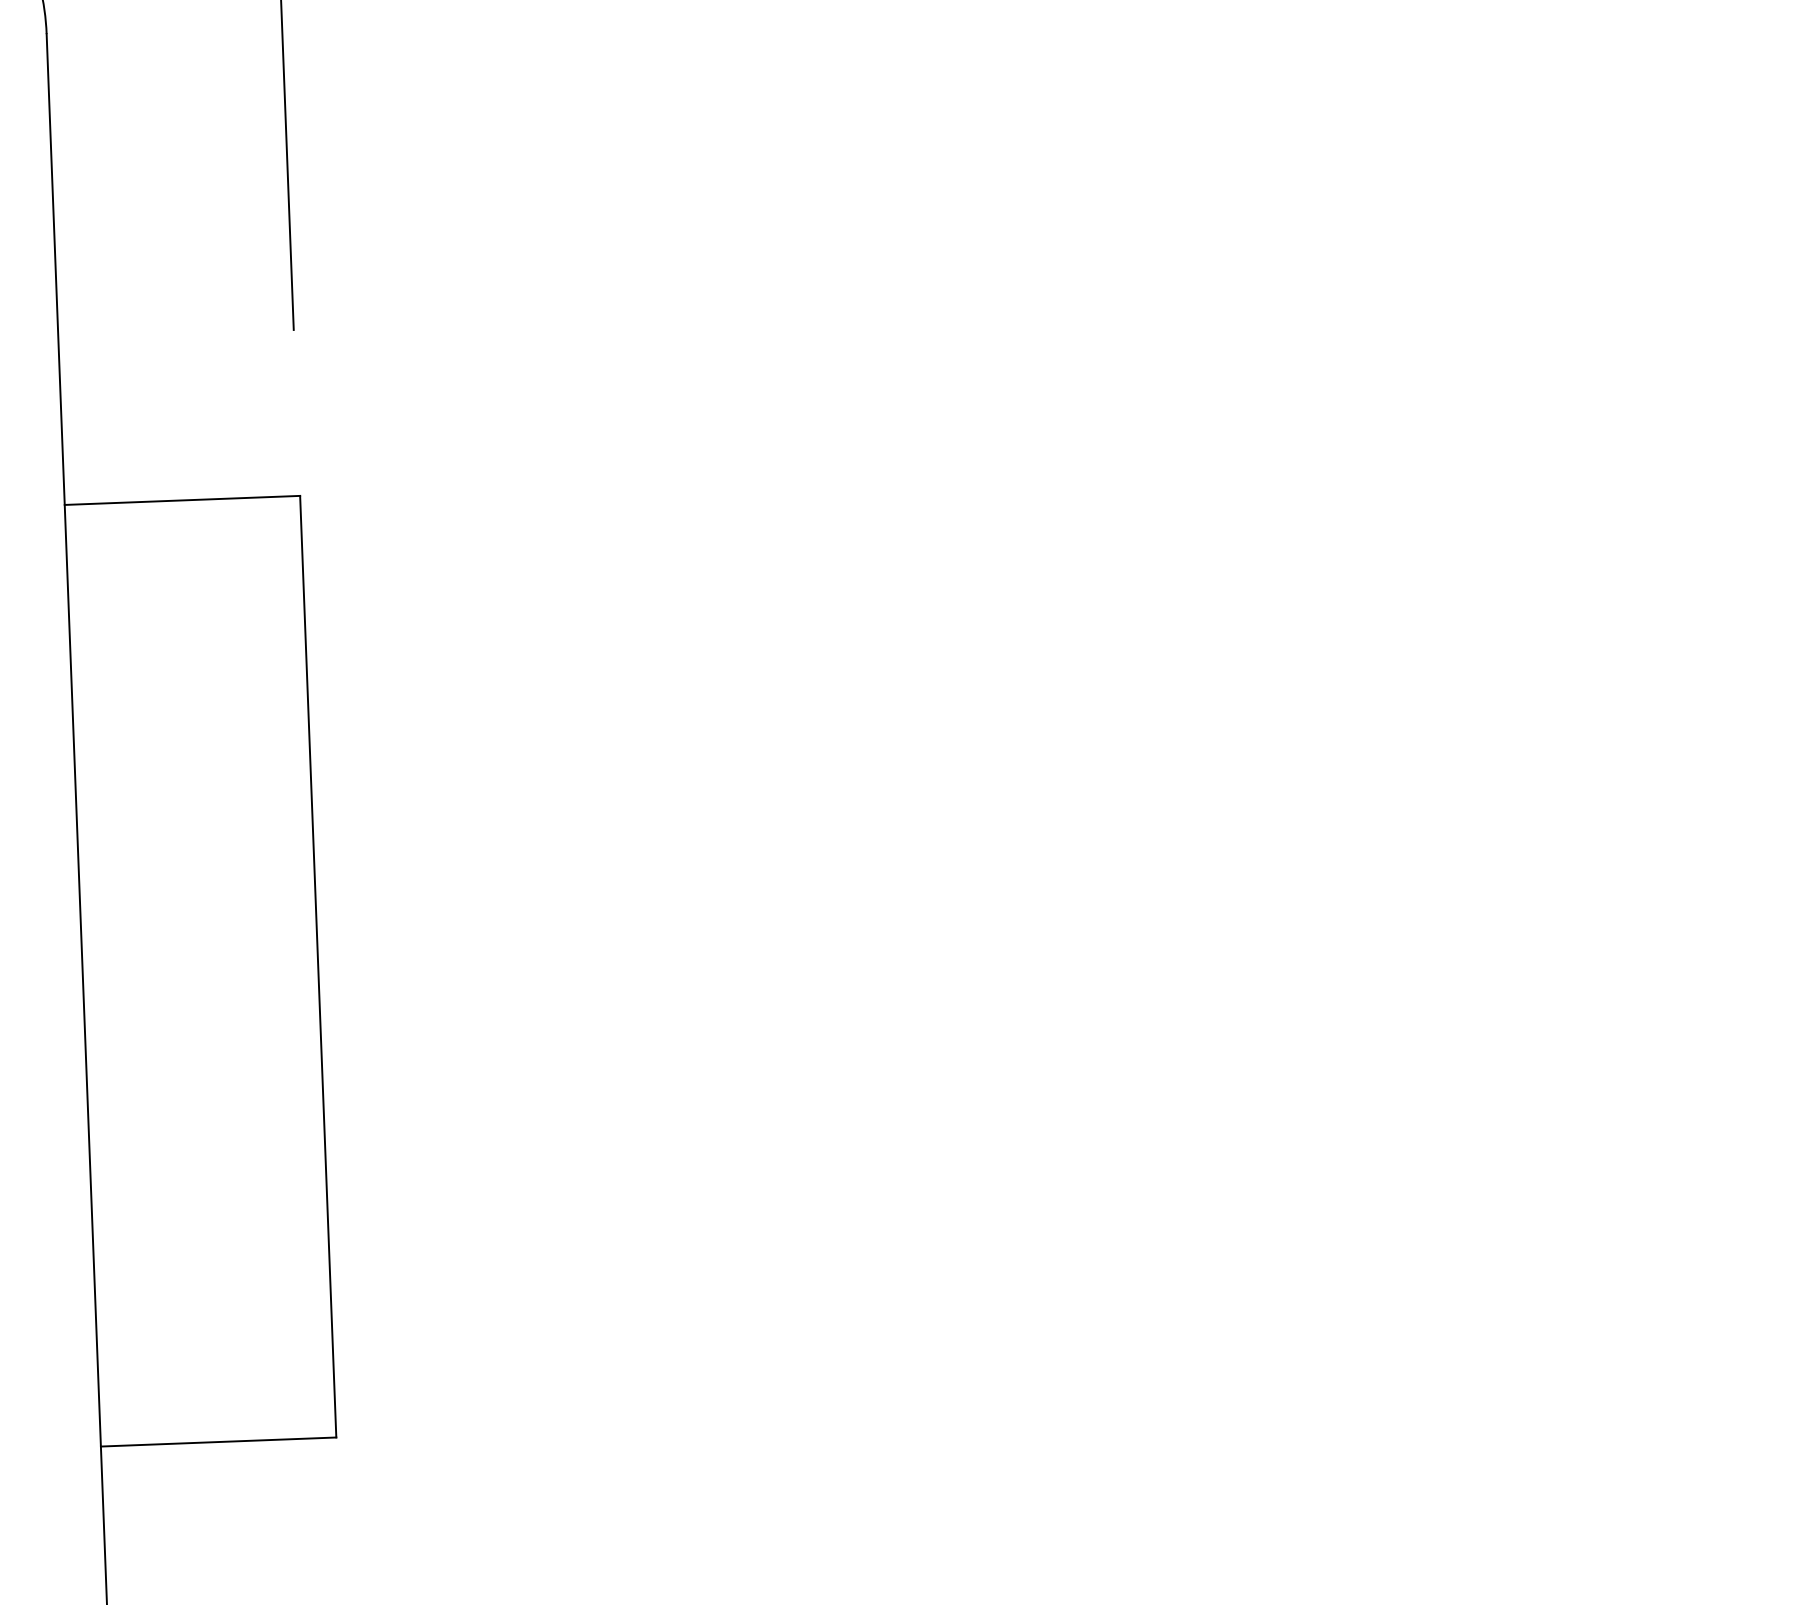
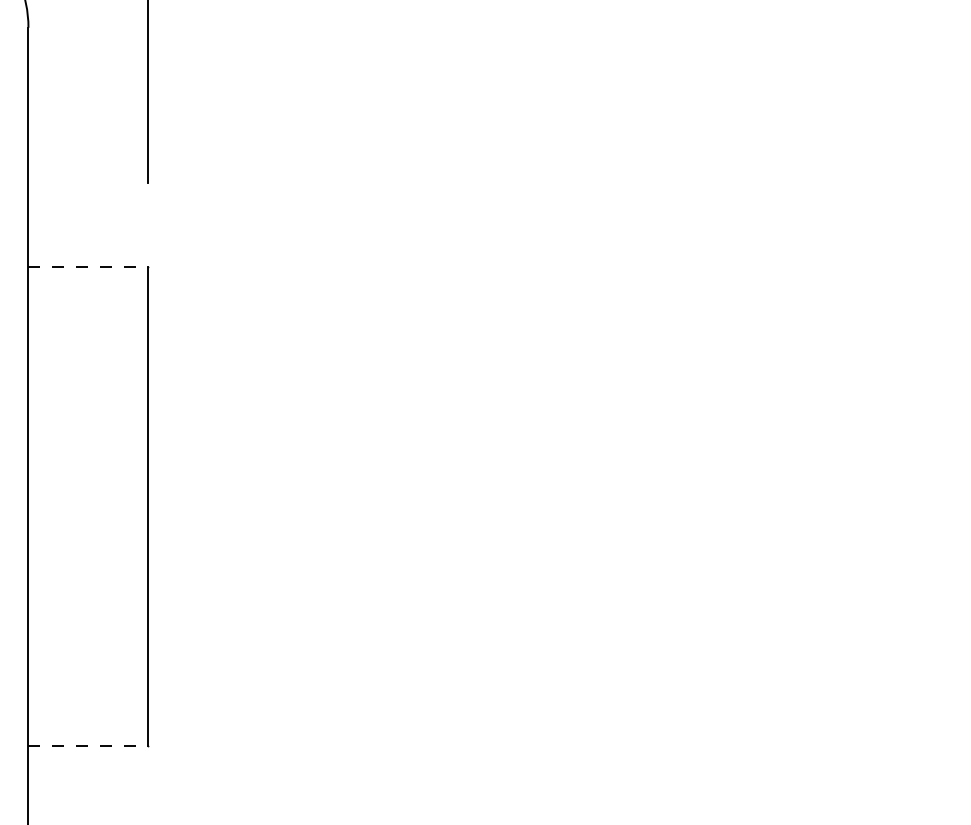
line: (182, 501) -> (88, 267), solid -> dashed
line: (219, 1442) -> (88, 746), solid -> dashed

